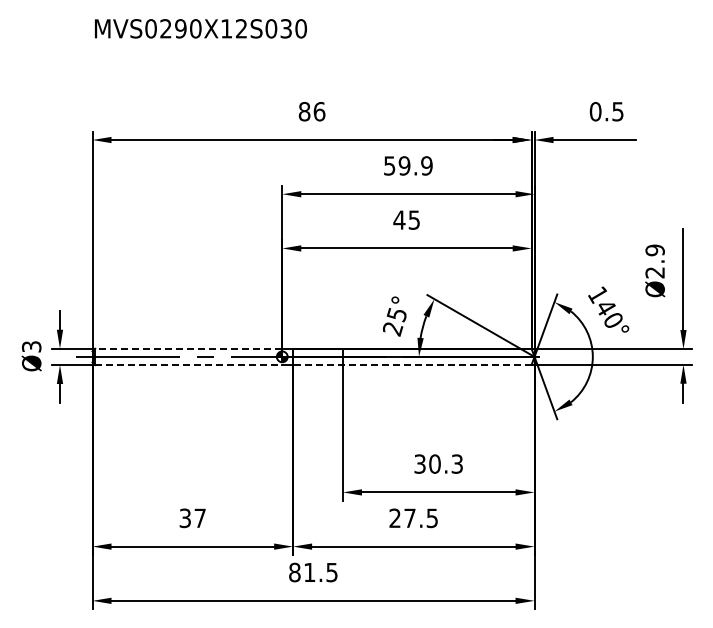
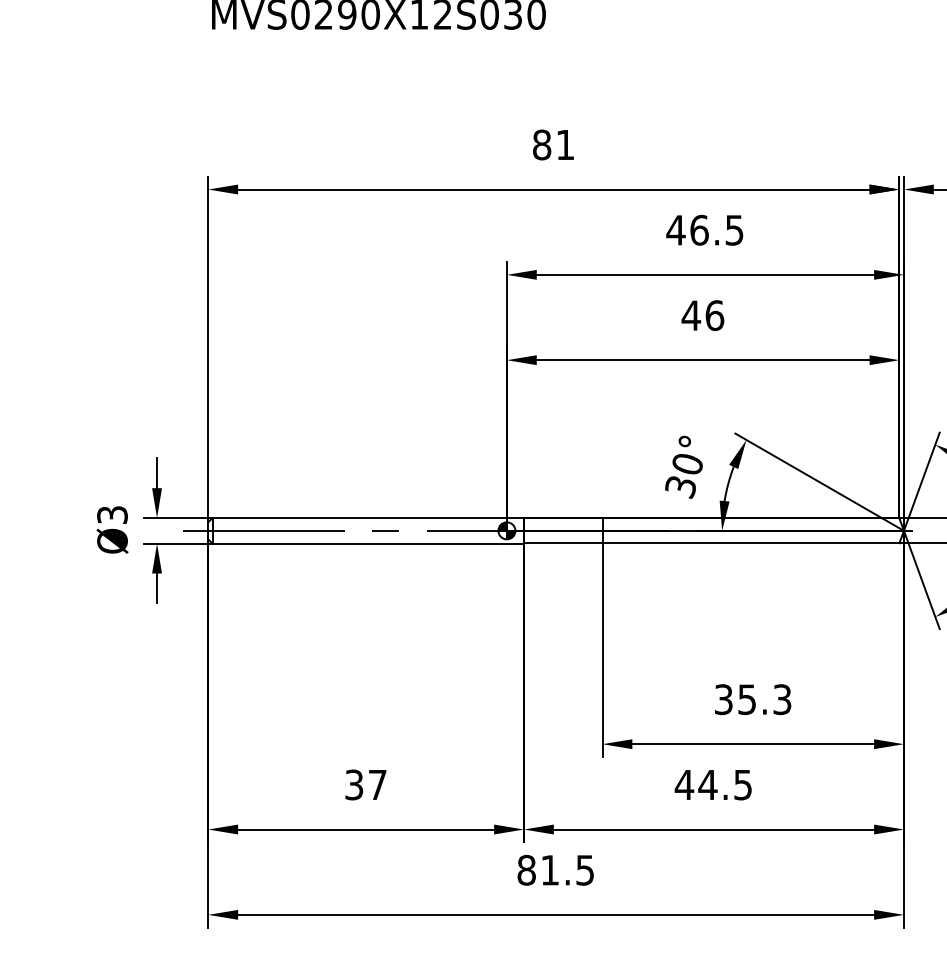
text: (319, 111) -> (565, 144), 86 -> 81
text: (407, 165) -> (703, 229), 59.9 -> 46.5
text: (414, 219) -> (715, 314), 45 -> 46
text: (394, 322) -> (683, 476), 25° -> 30°
line: (188, 348) -> (359, 517), dashed -> solid
line: (411, 364) -> (710, 542), dashed -> solid
line: (188, 365) -> (359, 544), dashed -> solid
text: (434, 463) -> (746, 698), 30.3 -> 35.3
text: (402, 517) -> (696, 783), 27.5 -> 44.5

